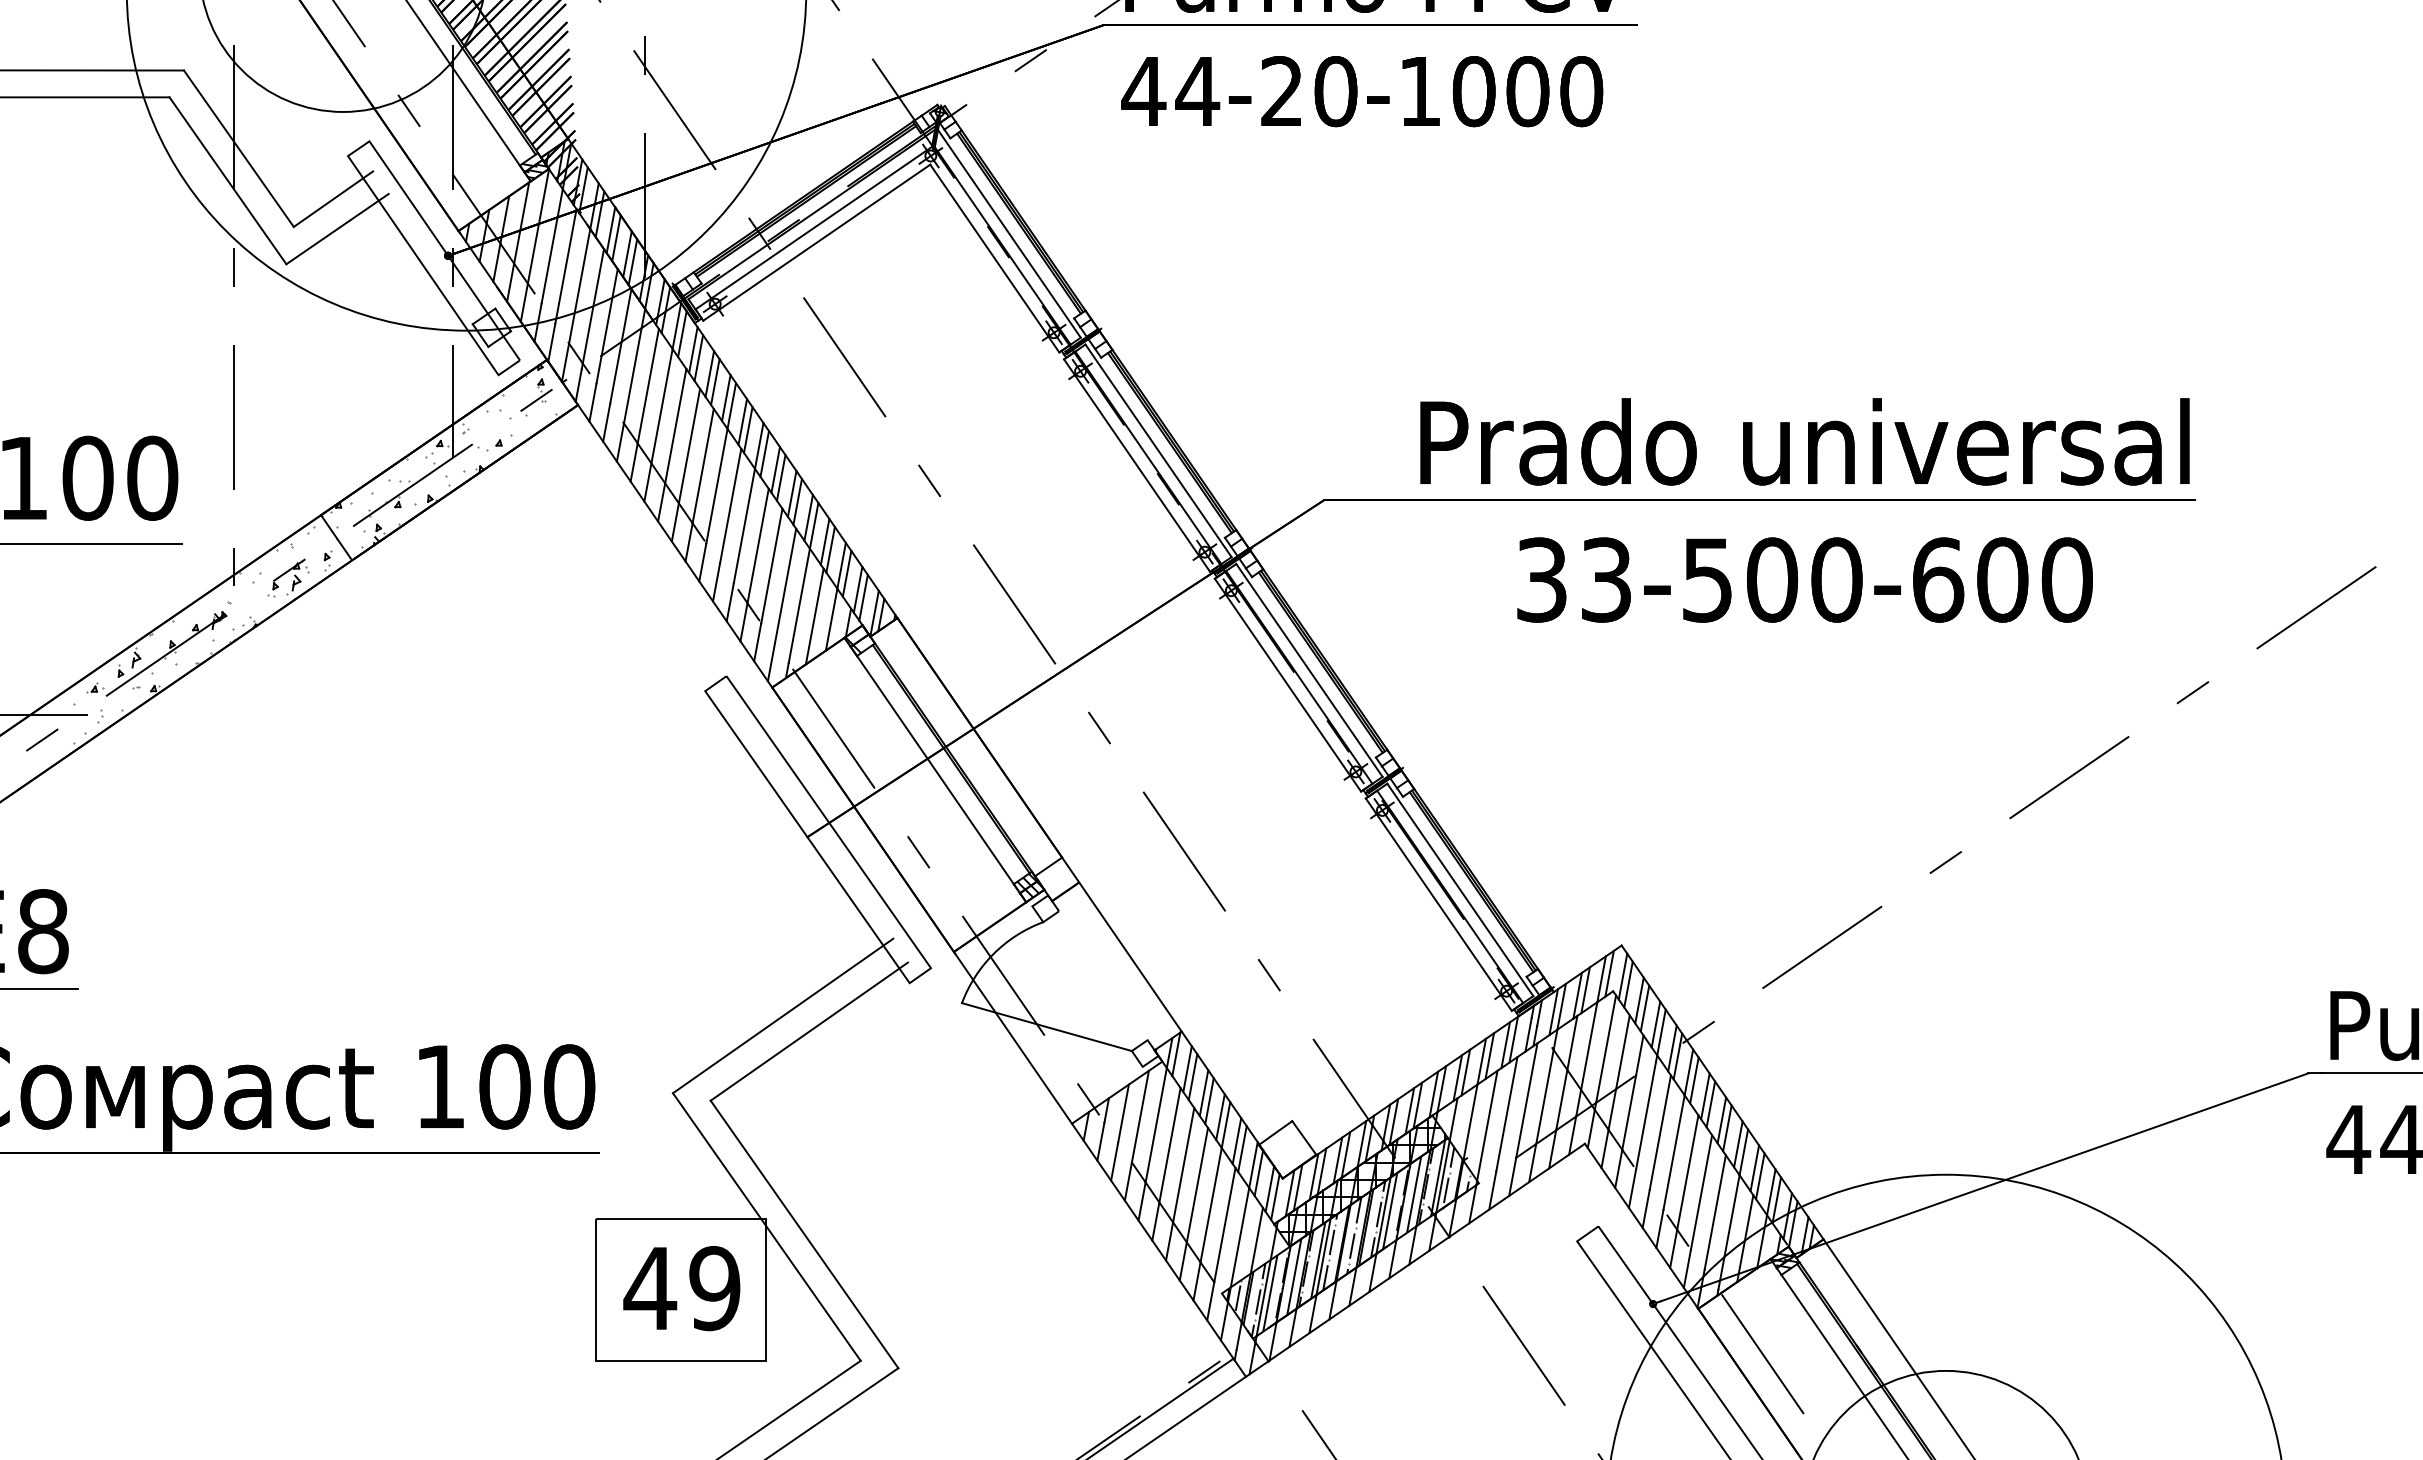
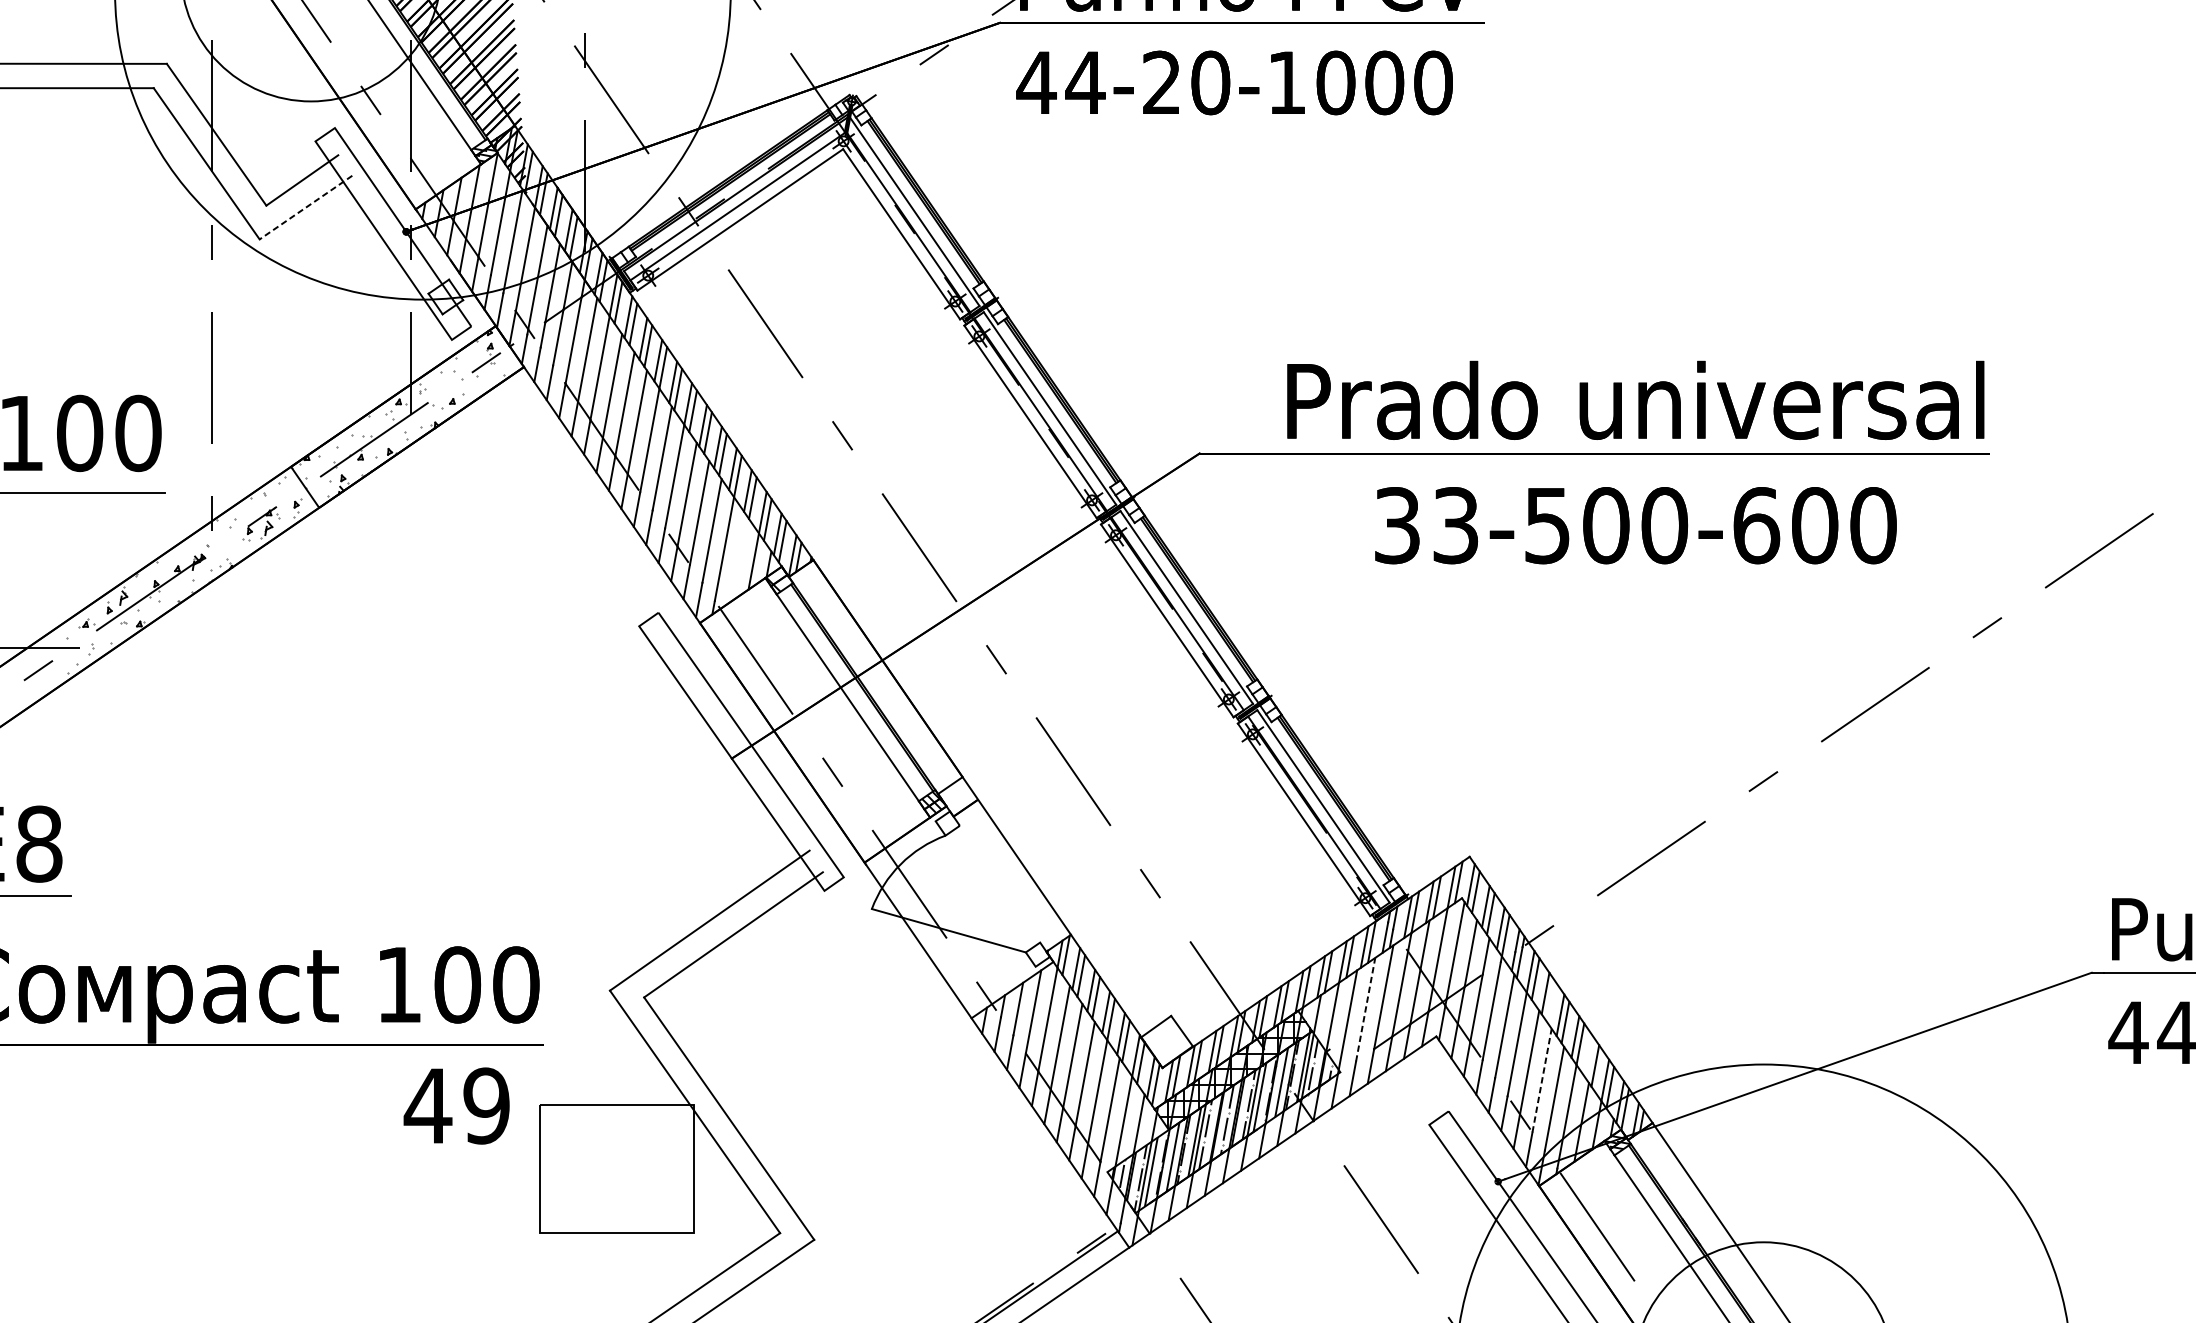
line: (337, 229) -> (305, 207), solid -> dashed
line: (814, 616) -> (738, 558), removed
line: (1710, 1104) -> (1550, 1000), removed
line: (1506, 1113) -> (1365, 1009), solid -> dashed
line: (1754, 1168) -> (1590, 1058), removed
line: (1701, 1192) -> (1542, 1080), solid -> dashed
text: (681, 1288) -> (456, 1105), moved

